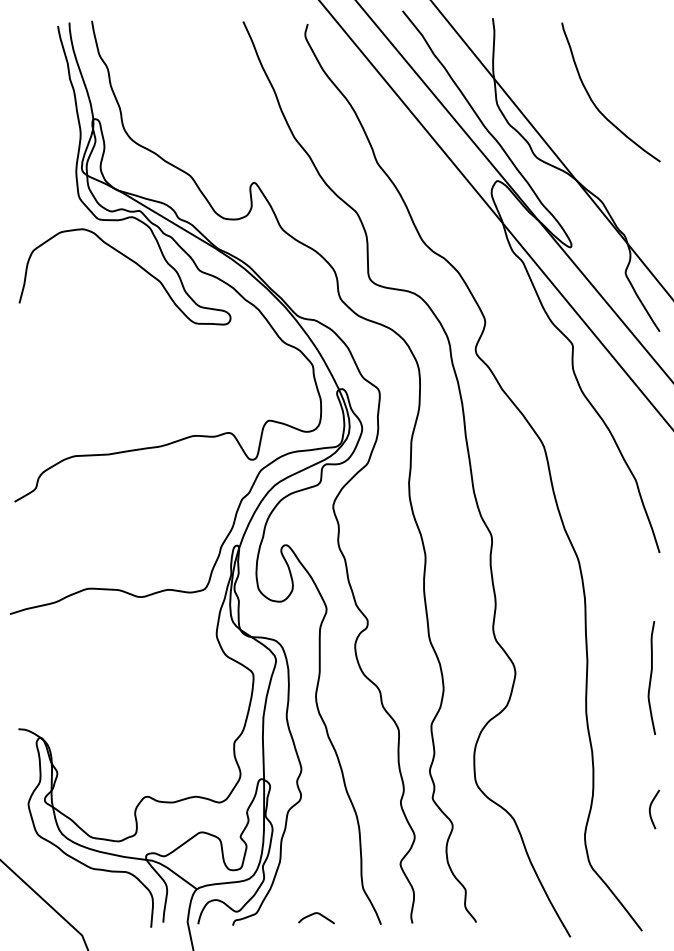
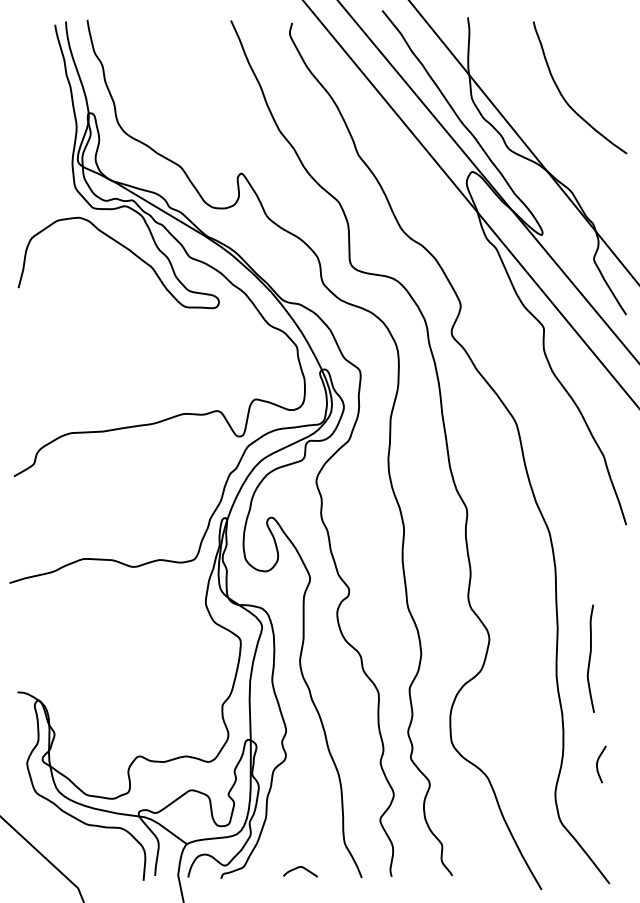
curve: (651, 677) -> (590, 658), moved
curve: (651, 807) -> (598, 762), moved

